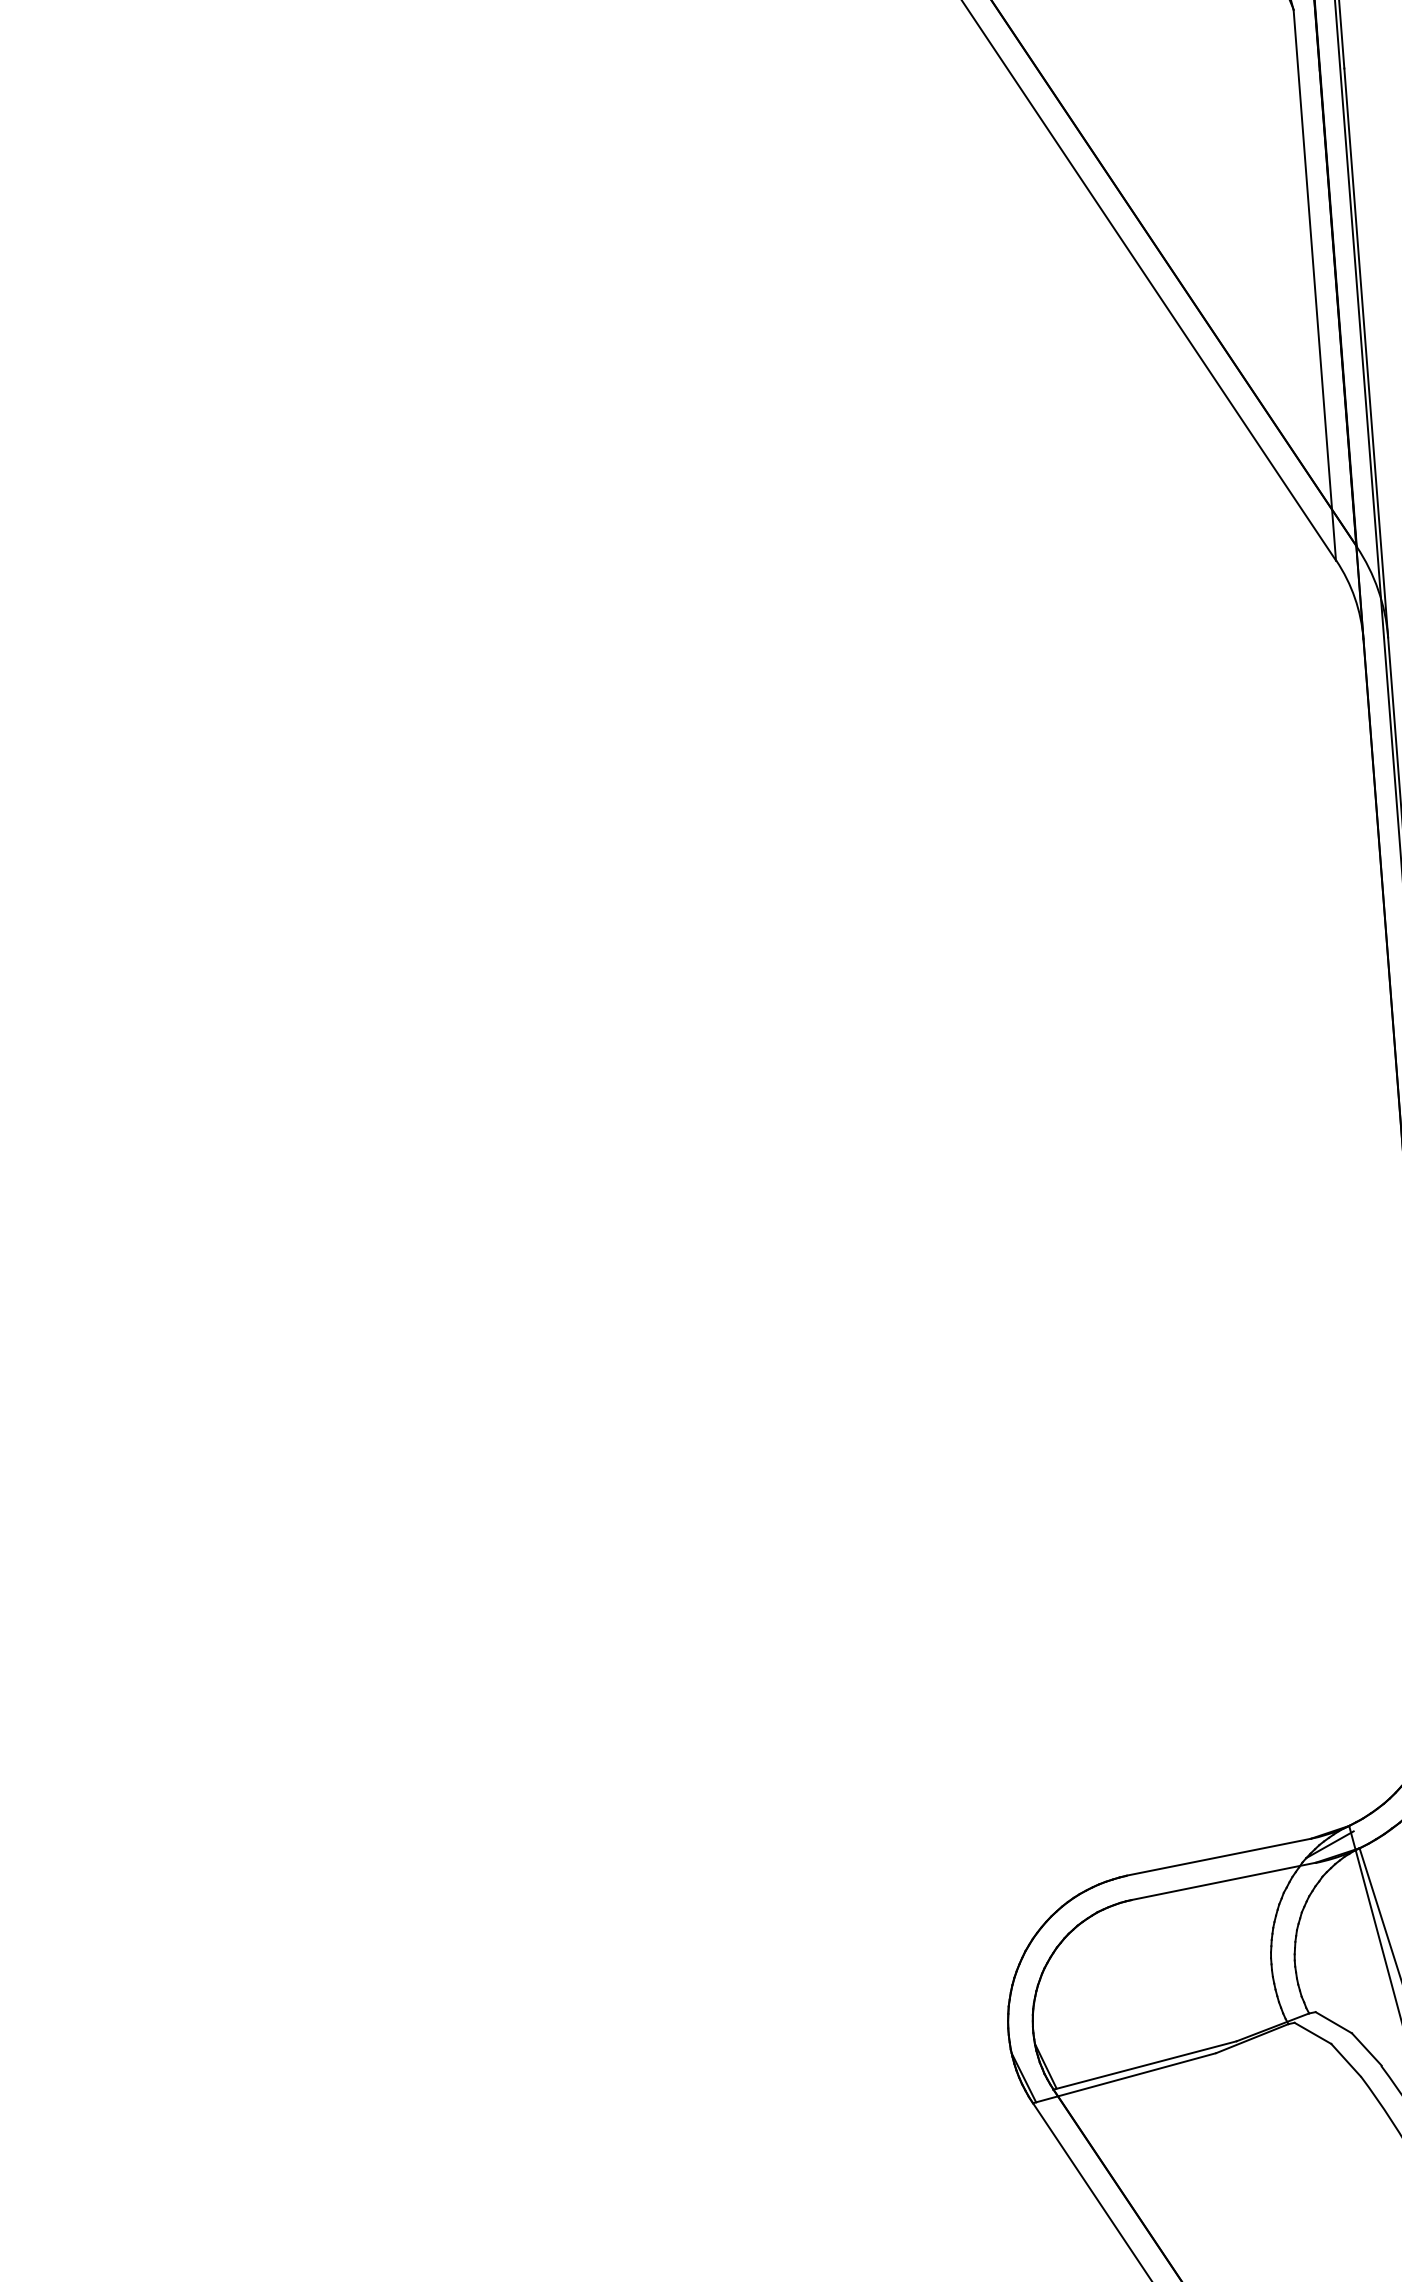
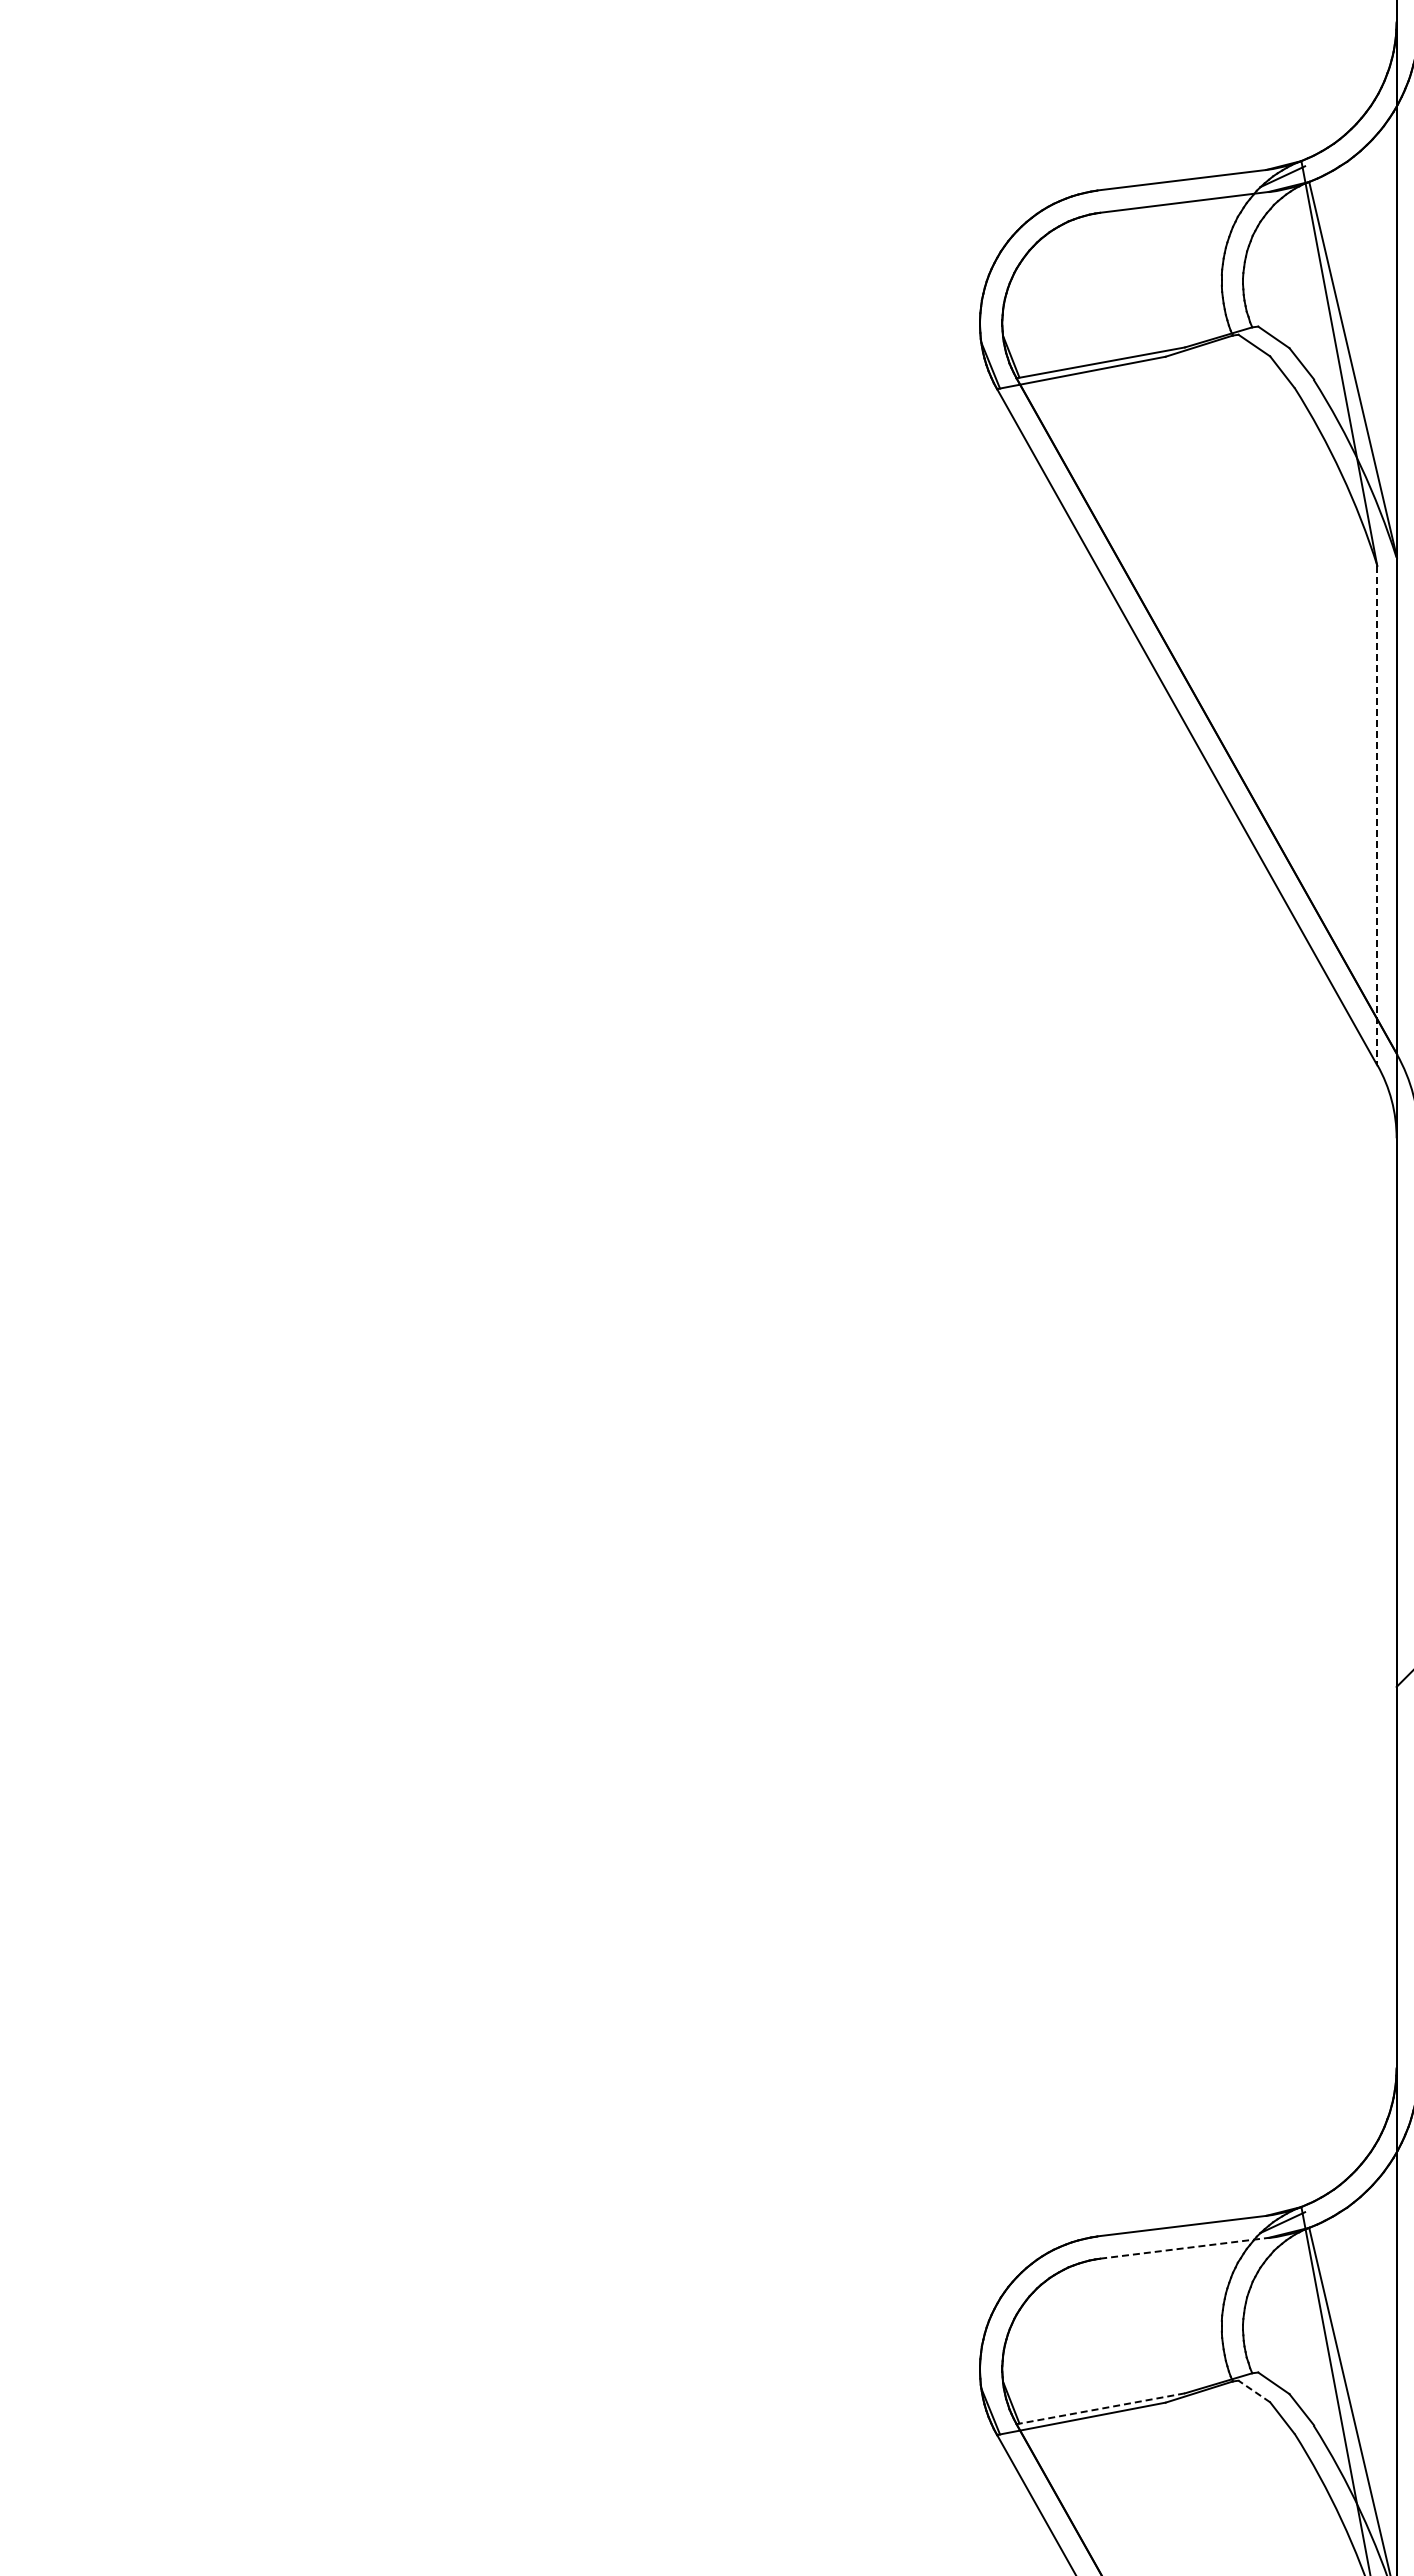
line: (1315, 285) -> (1377, 815), solid -> dashed
line: (1223, 1881) -> (1184, 2248), solid -> dashed
line: (1312, 2033) -> (1253, 2391), solid -> dashed
line: (1144, 2065) -> (1100, 2408), solid -> dashed

